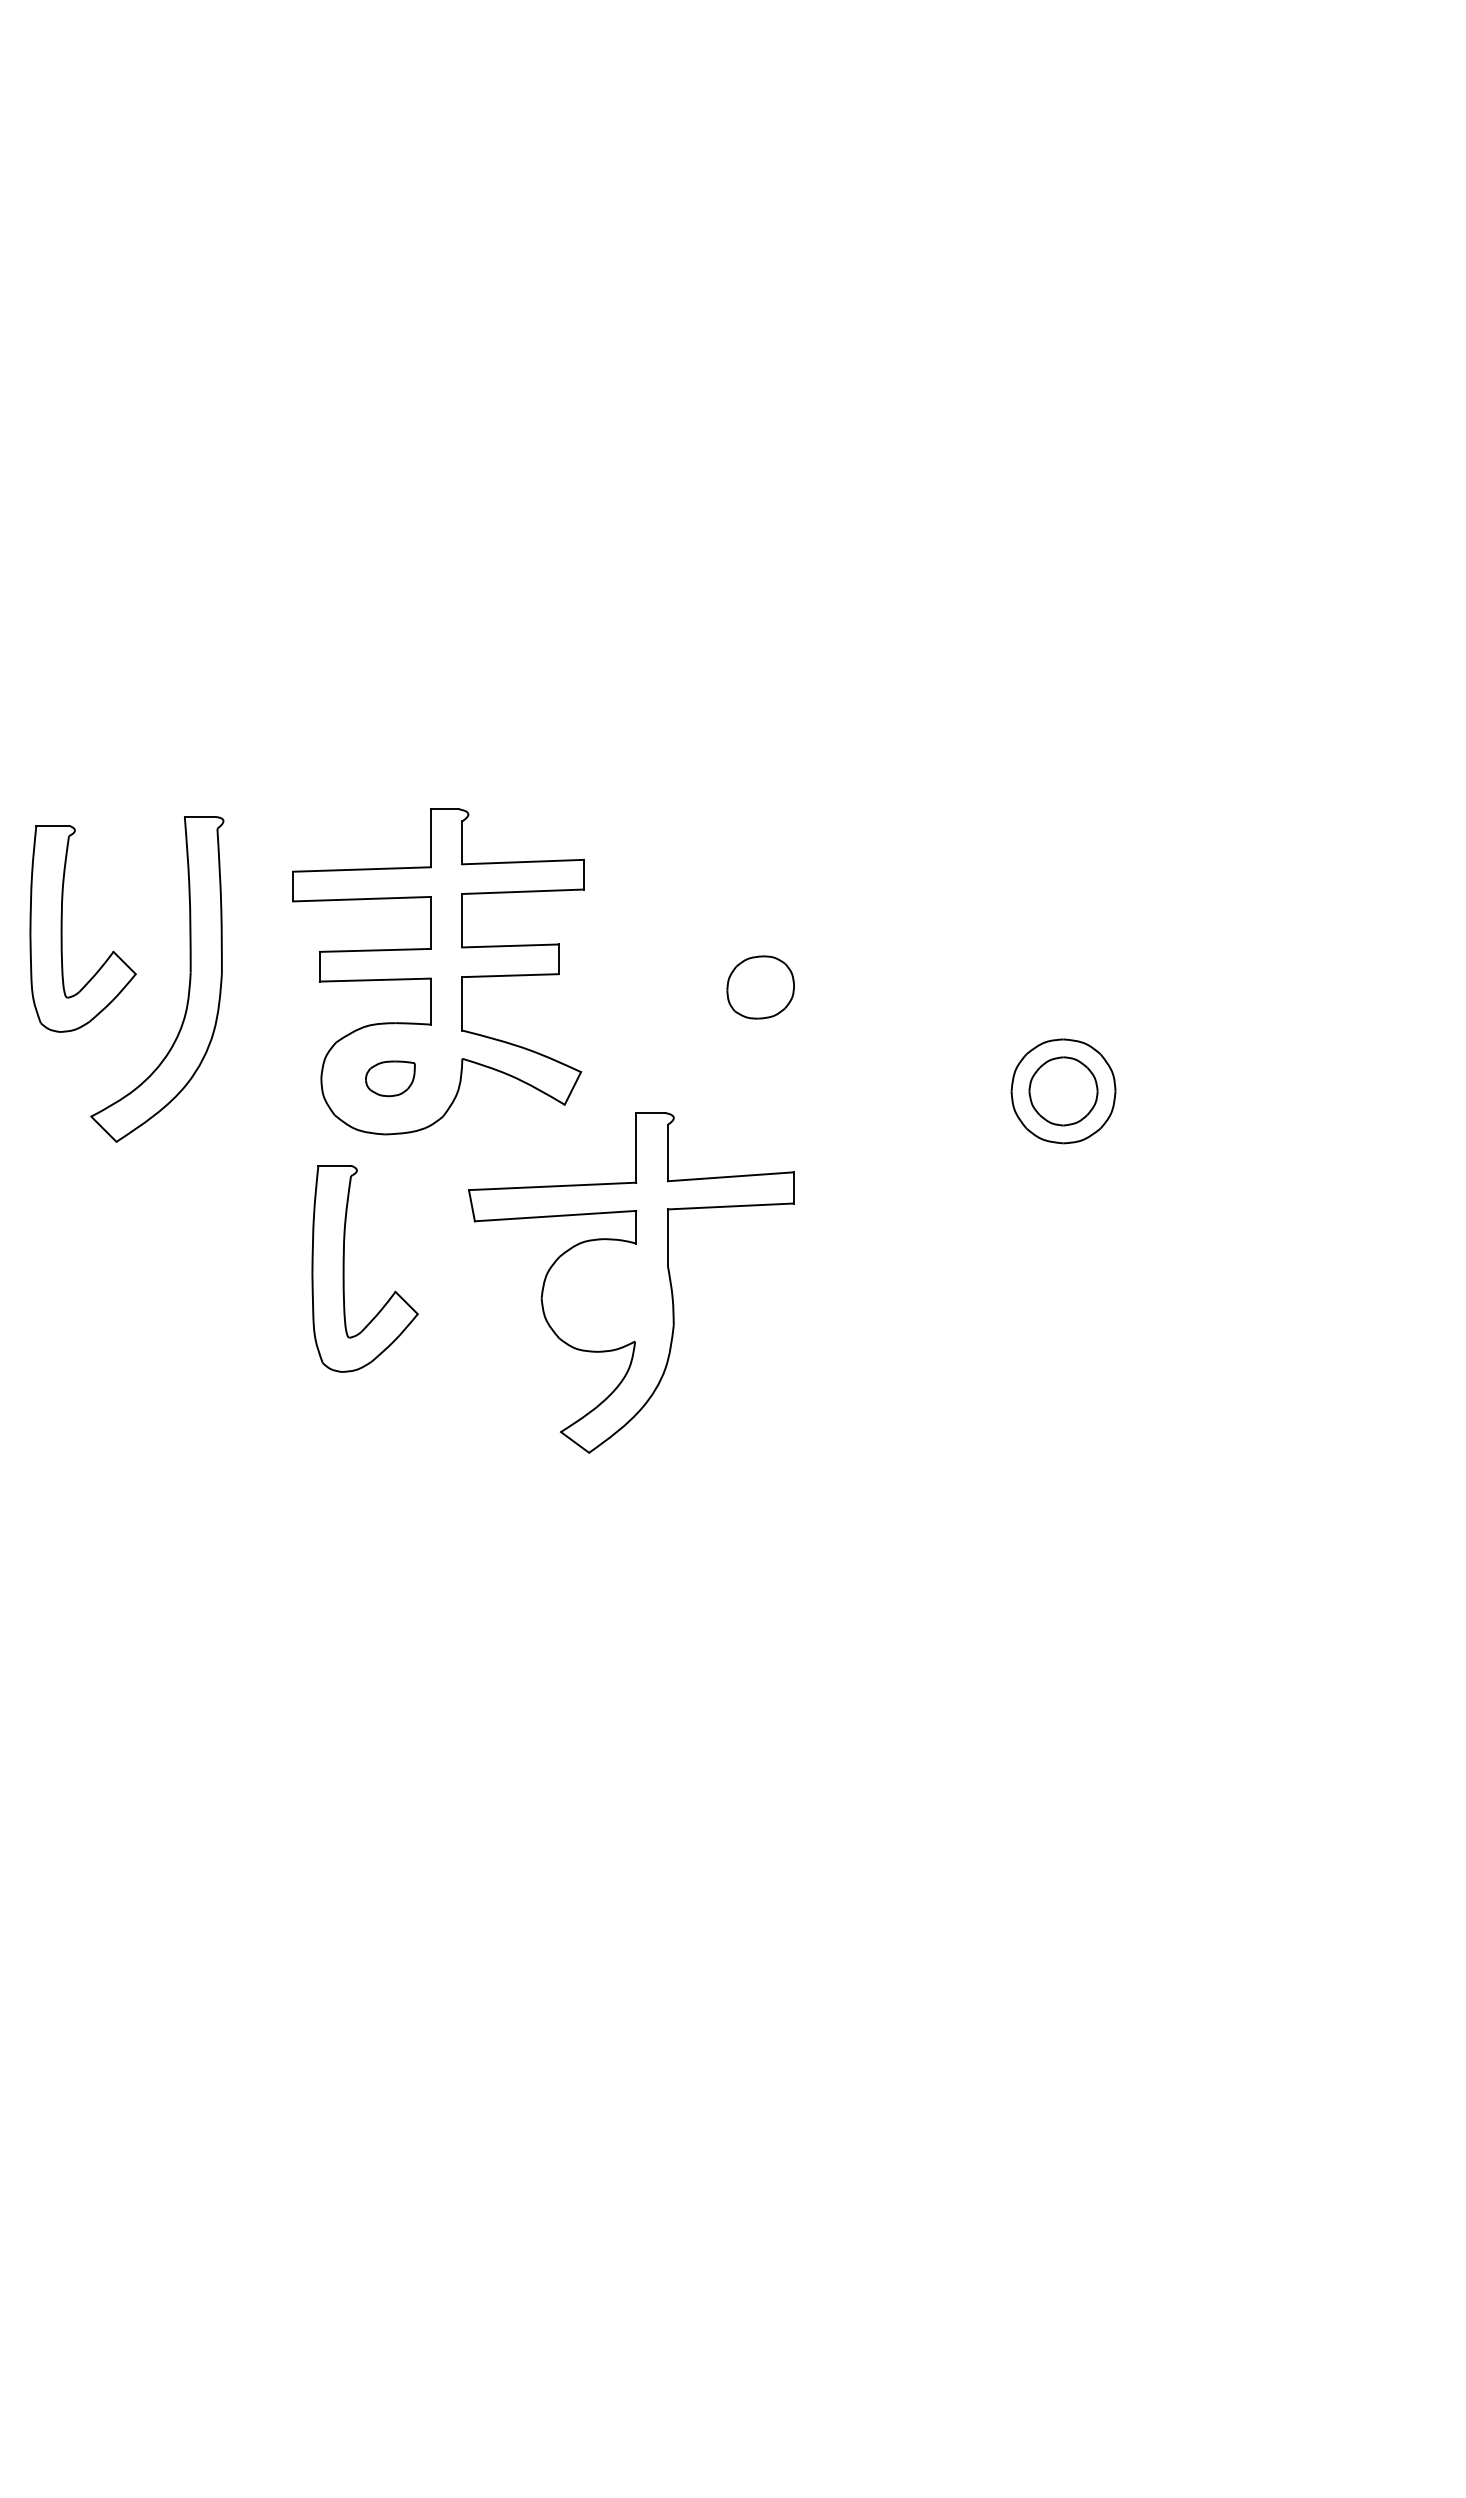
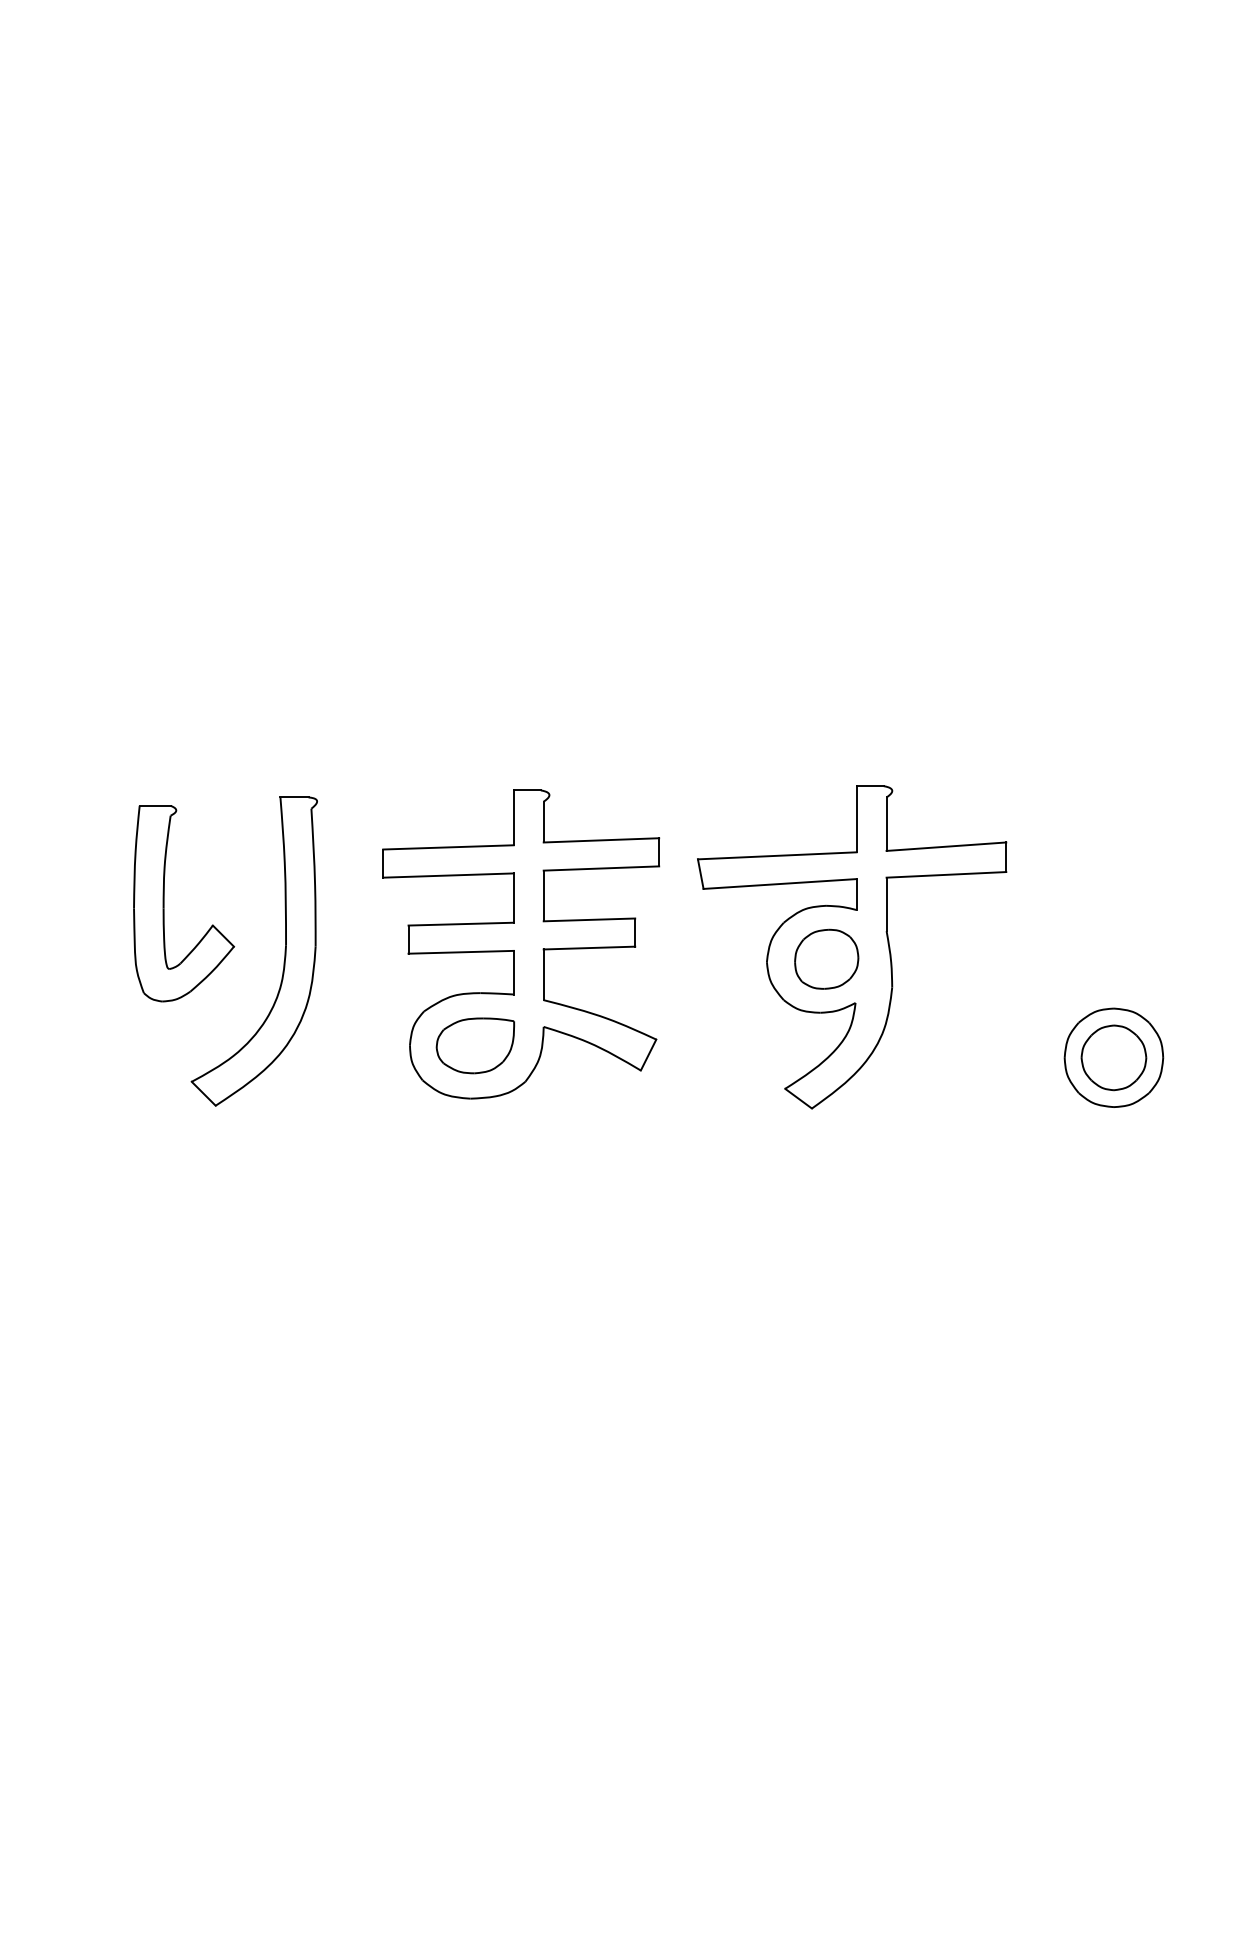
part: (390, 1078) -> (475, 1045), size x1.67
part: (344, 1268) -> (431, 1225), removed
part: (631, 1282) -> (852, 946), moved

